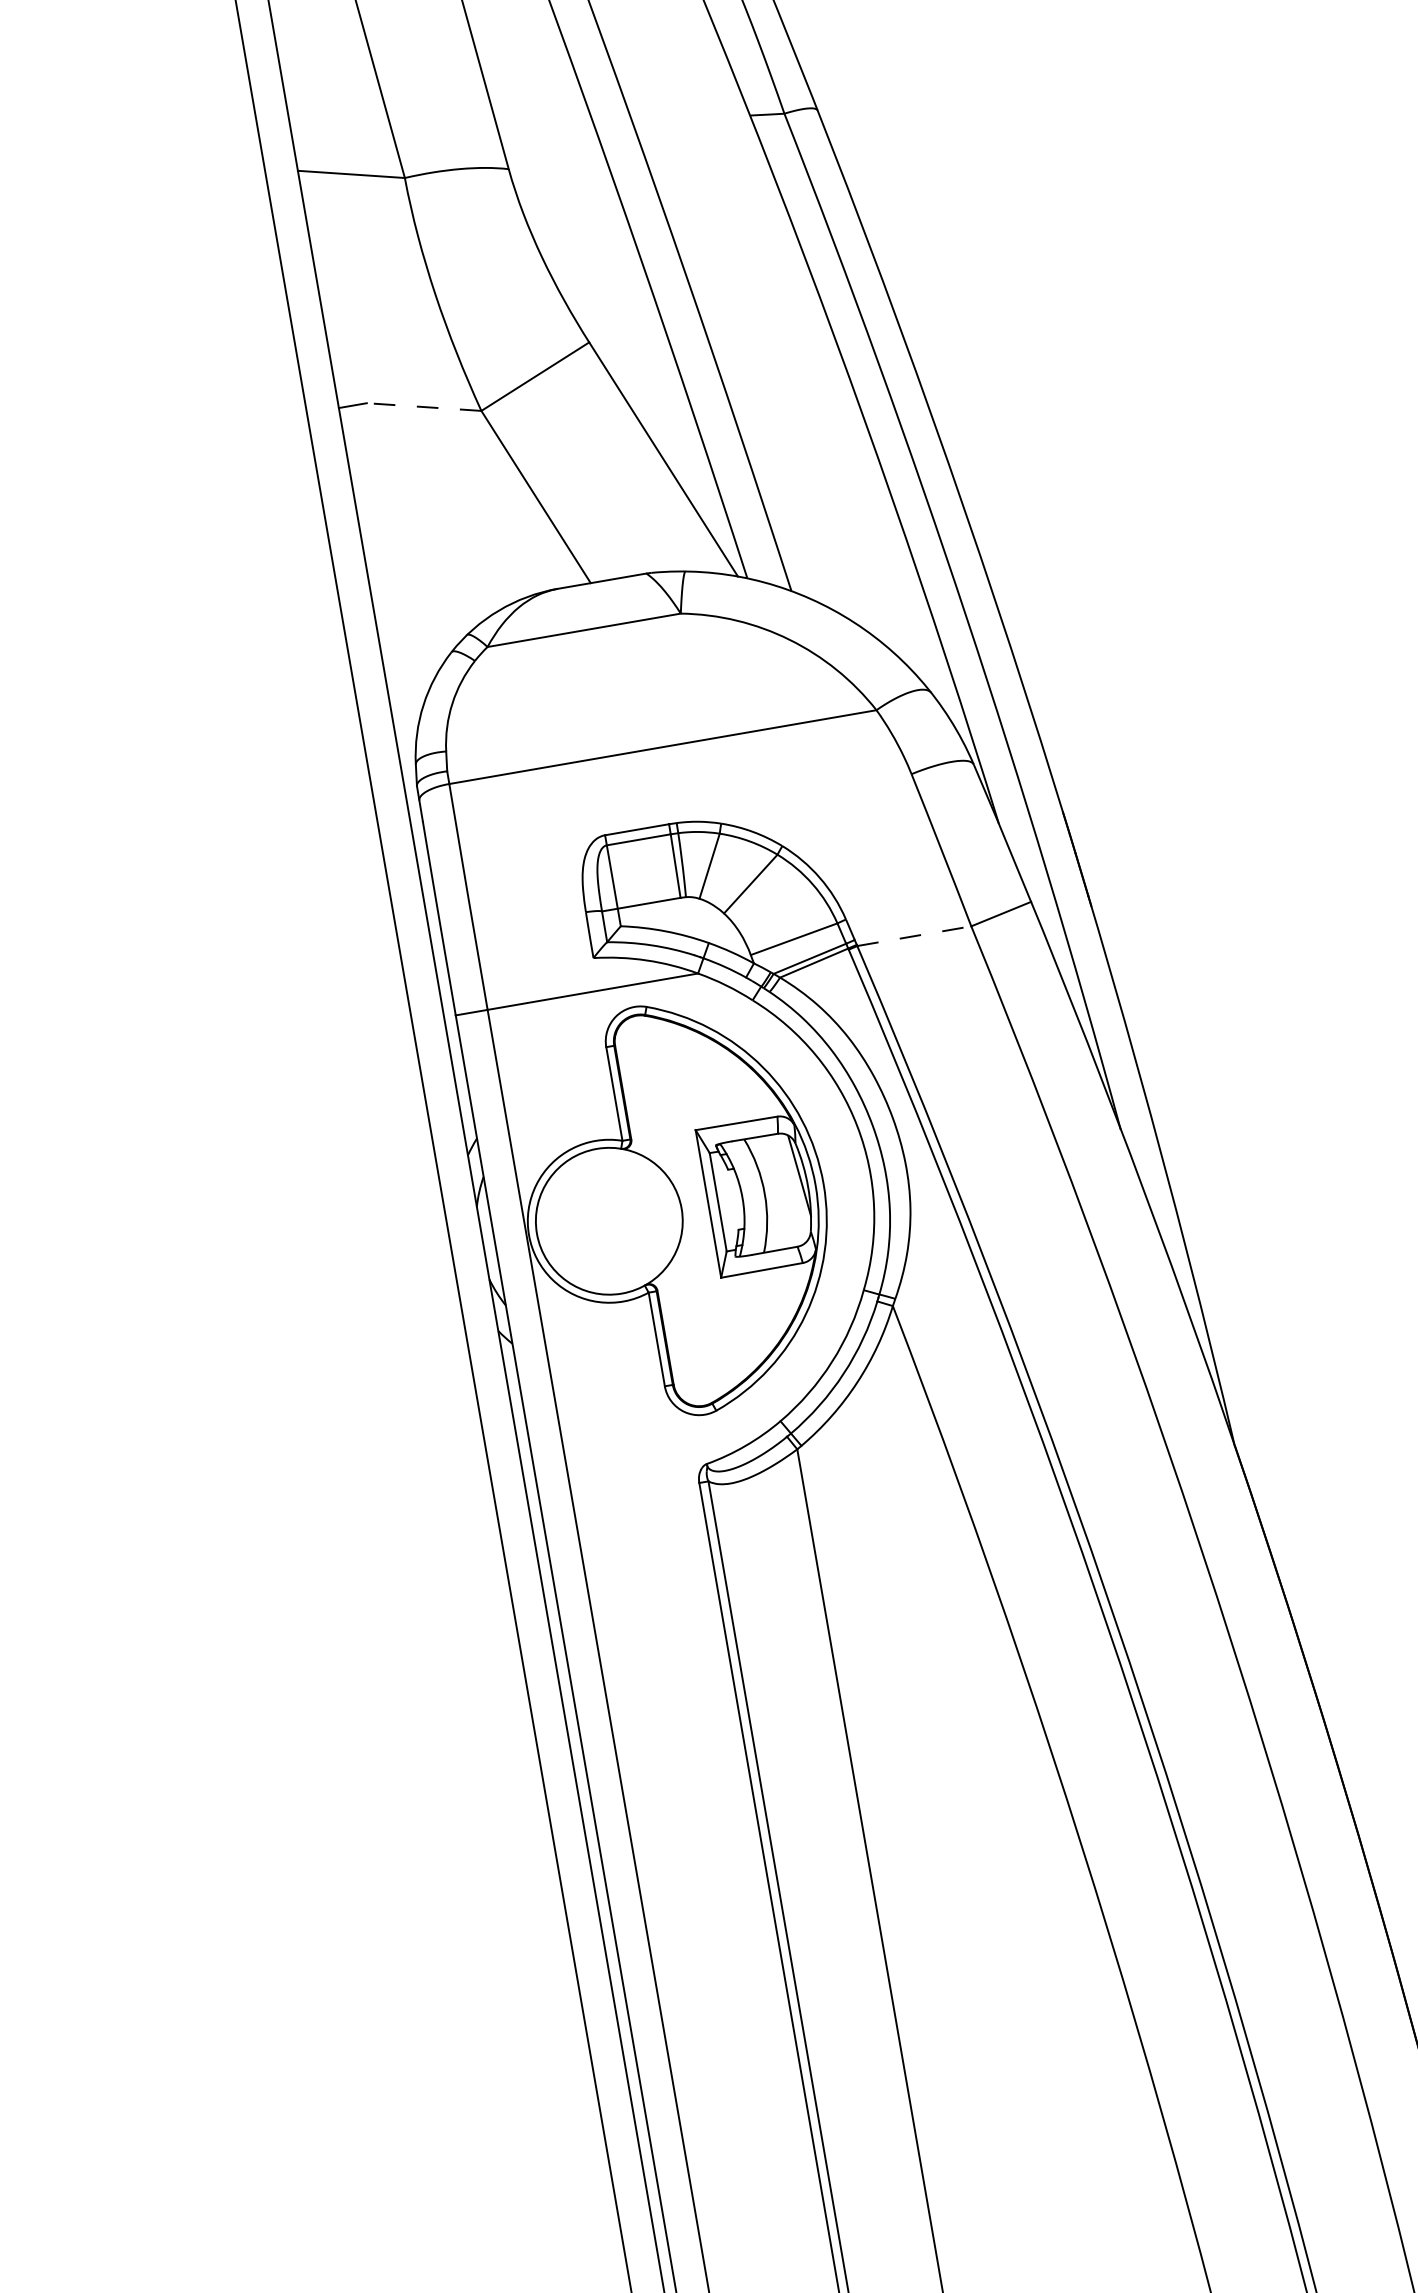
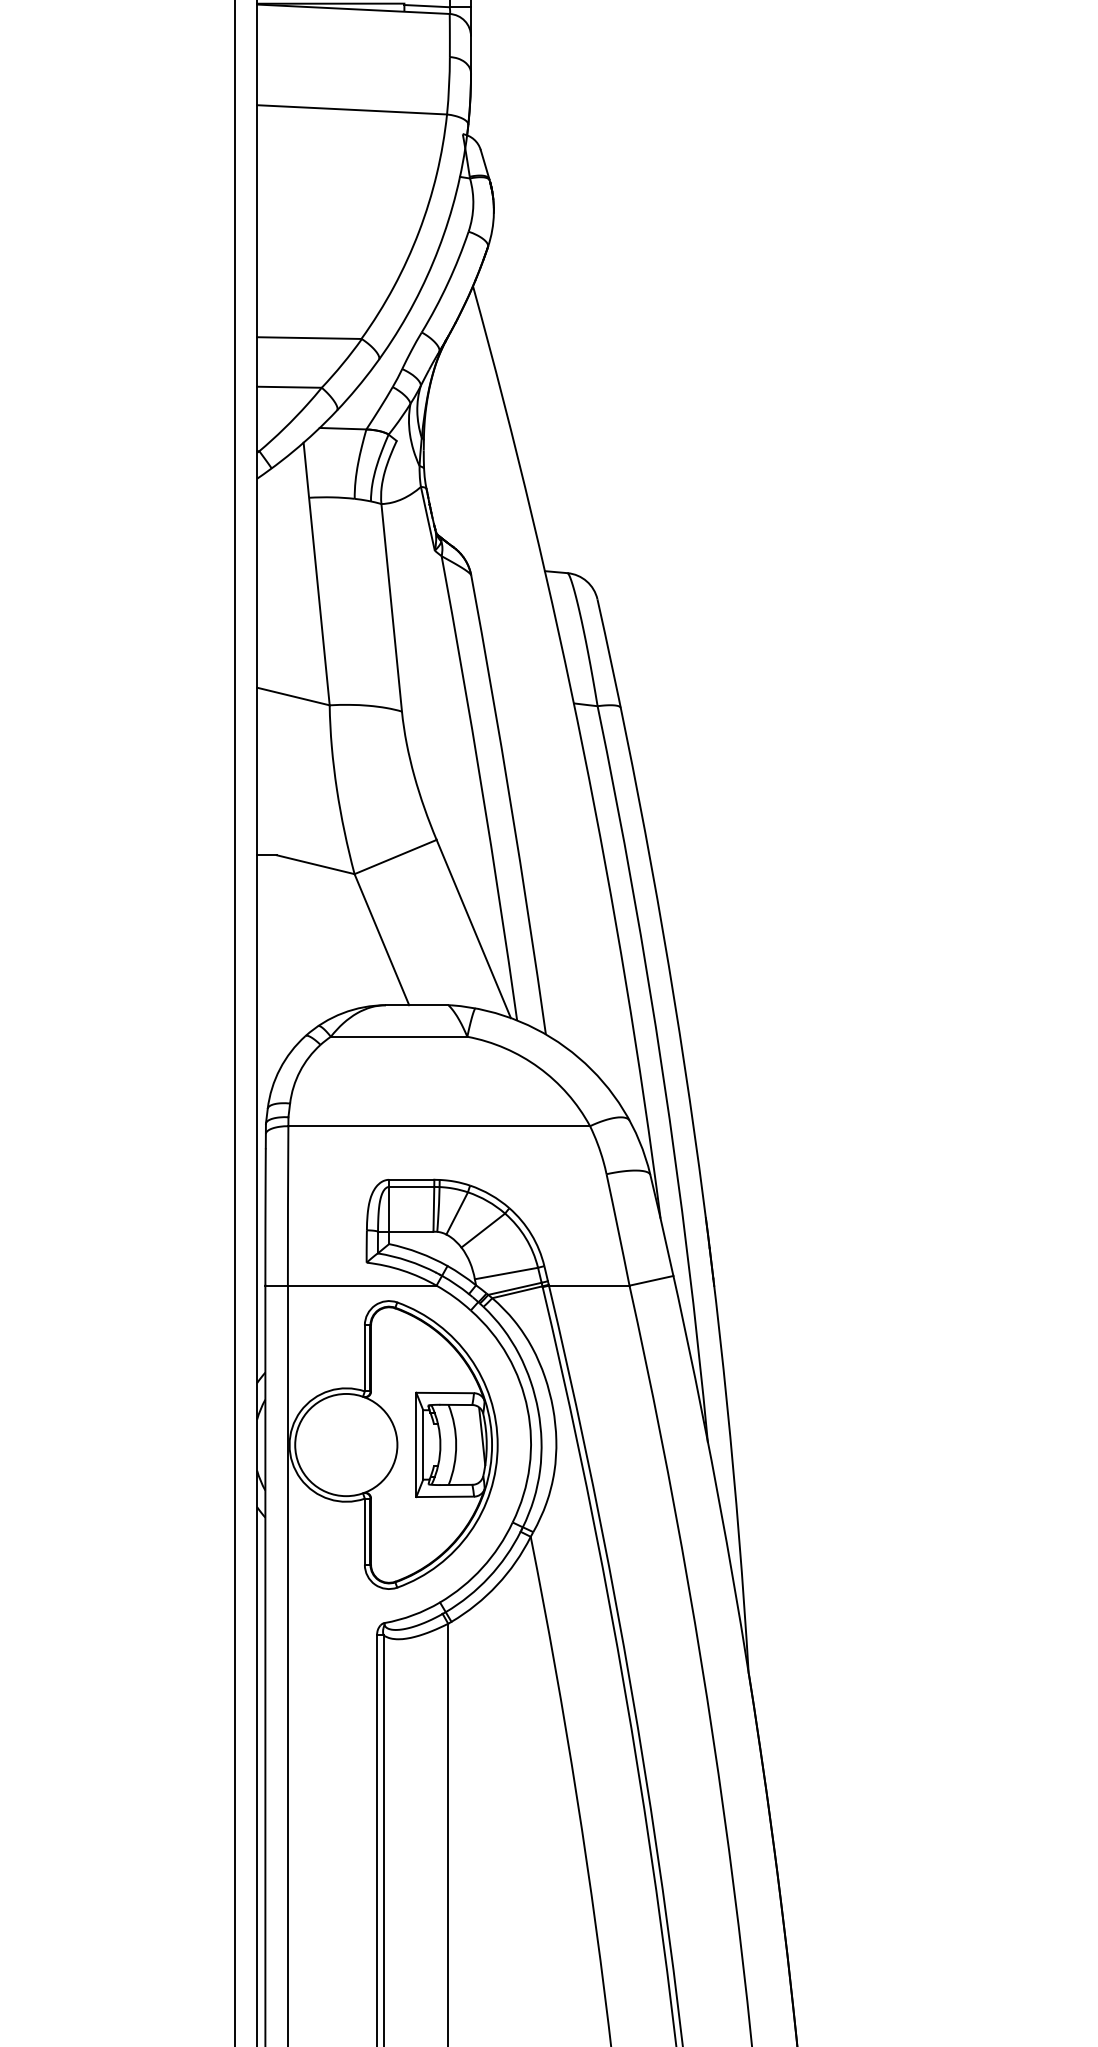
line: (423, 406) -> (315, 864), dashed -> solid
line: (914, 935) -> (589, 1285), dashed -> solid

